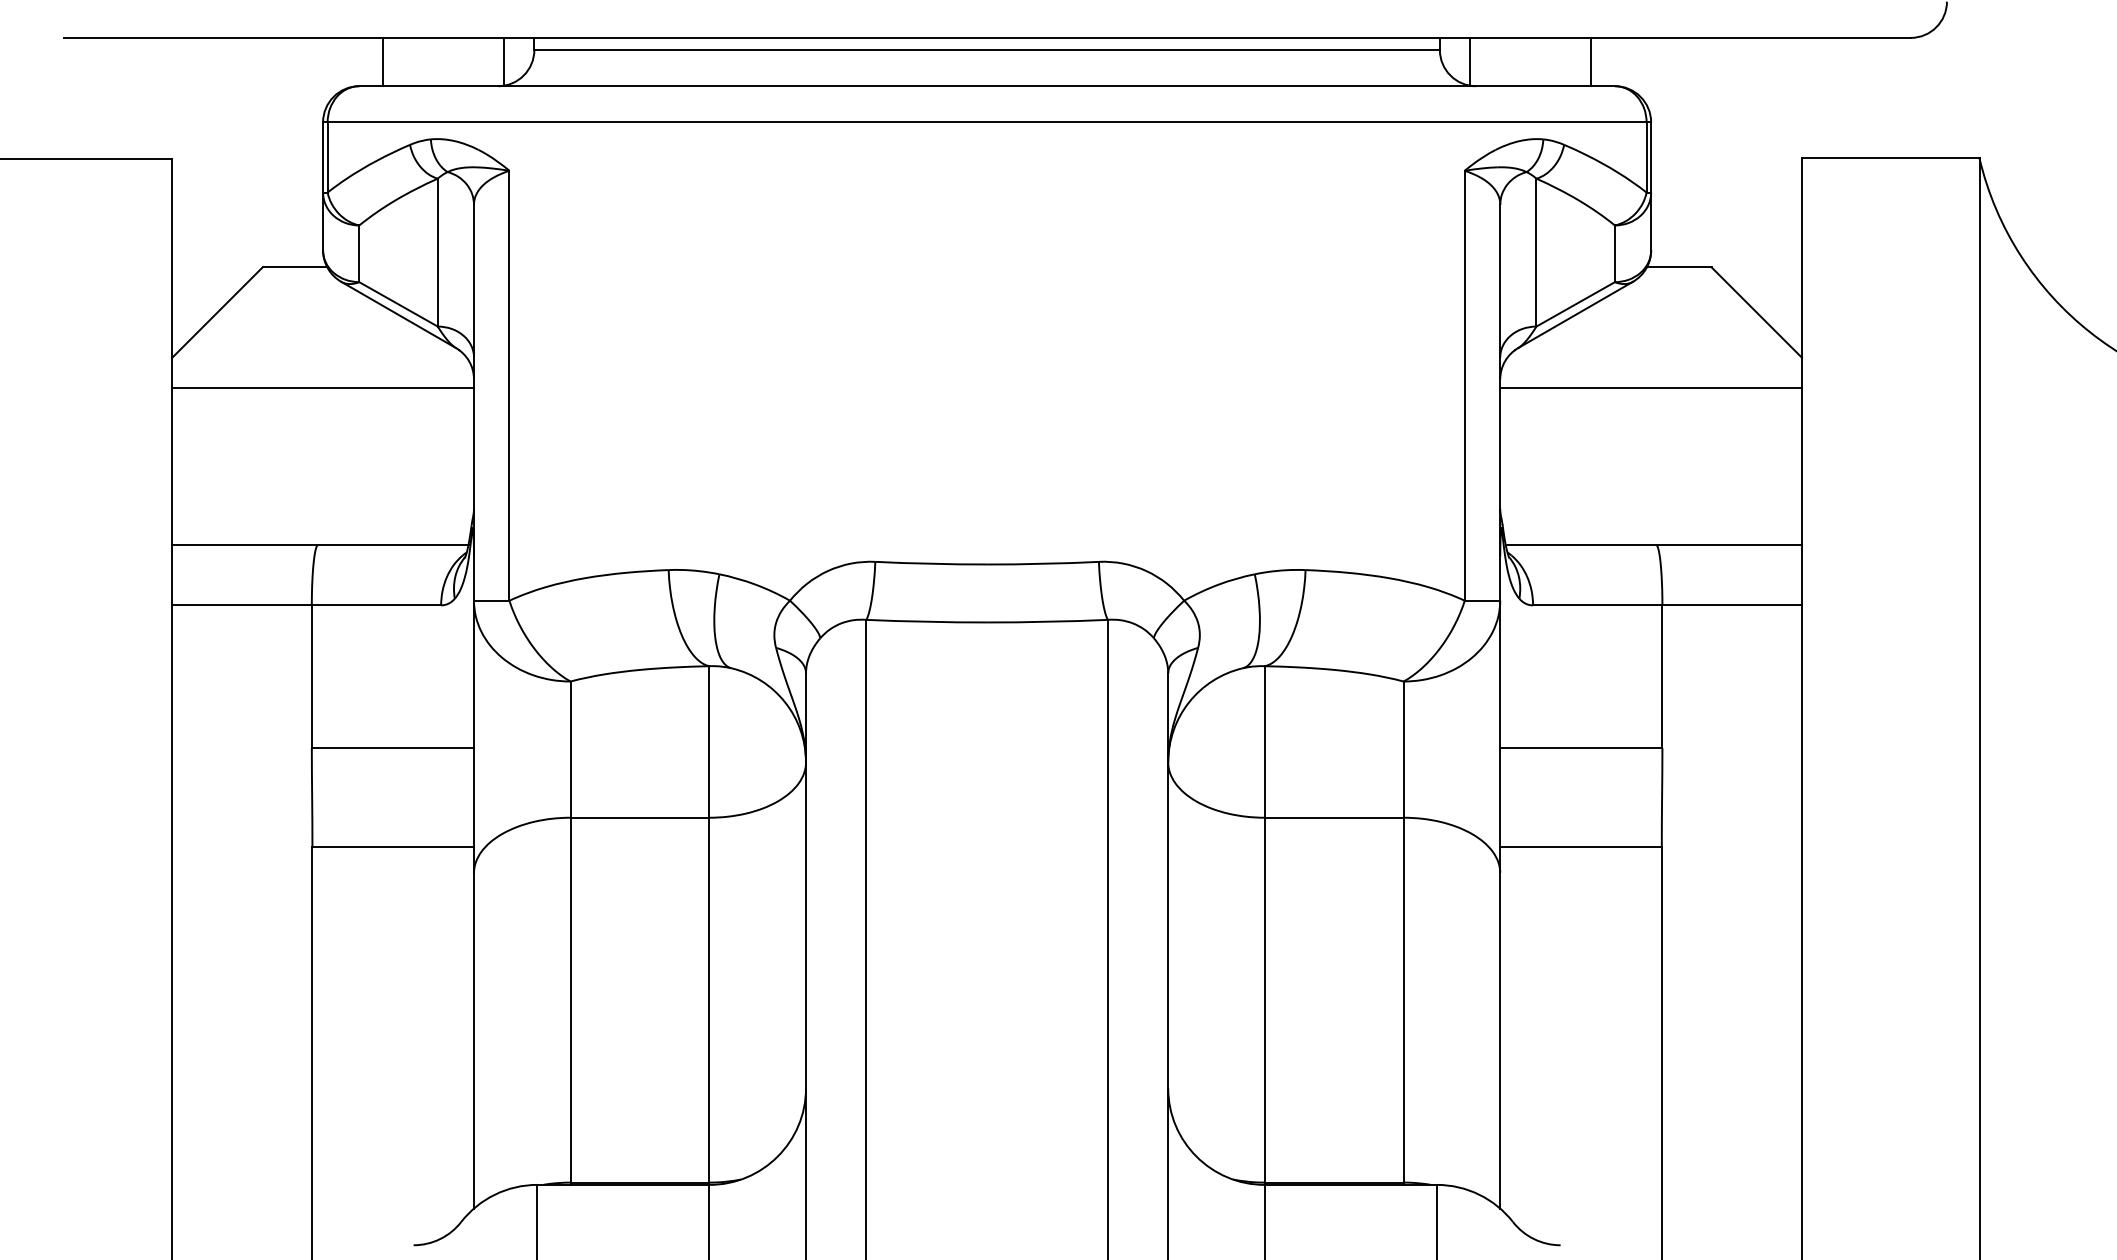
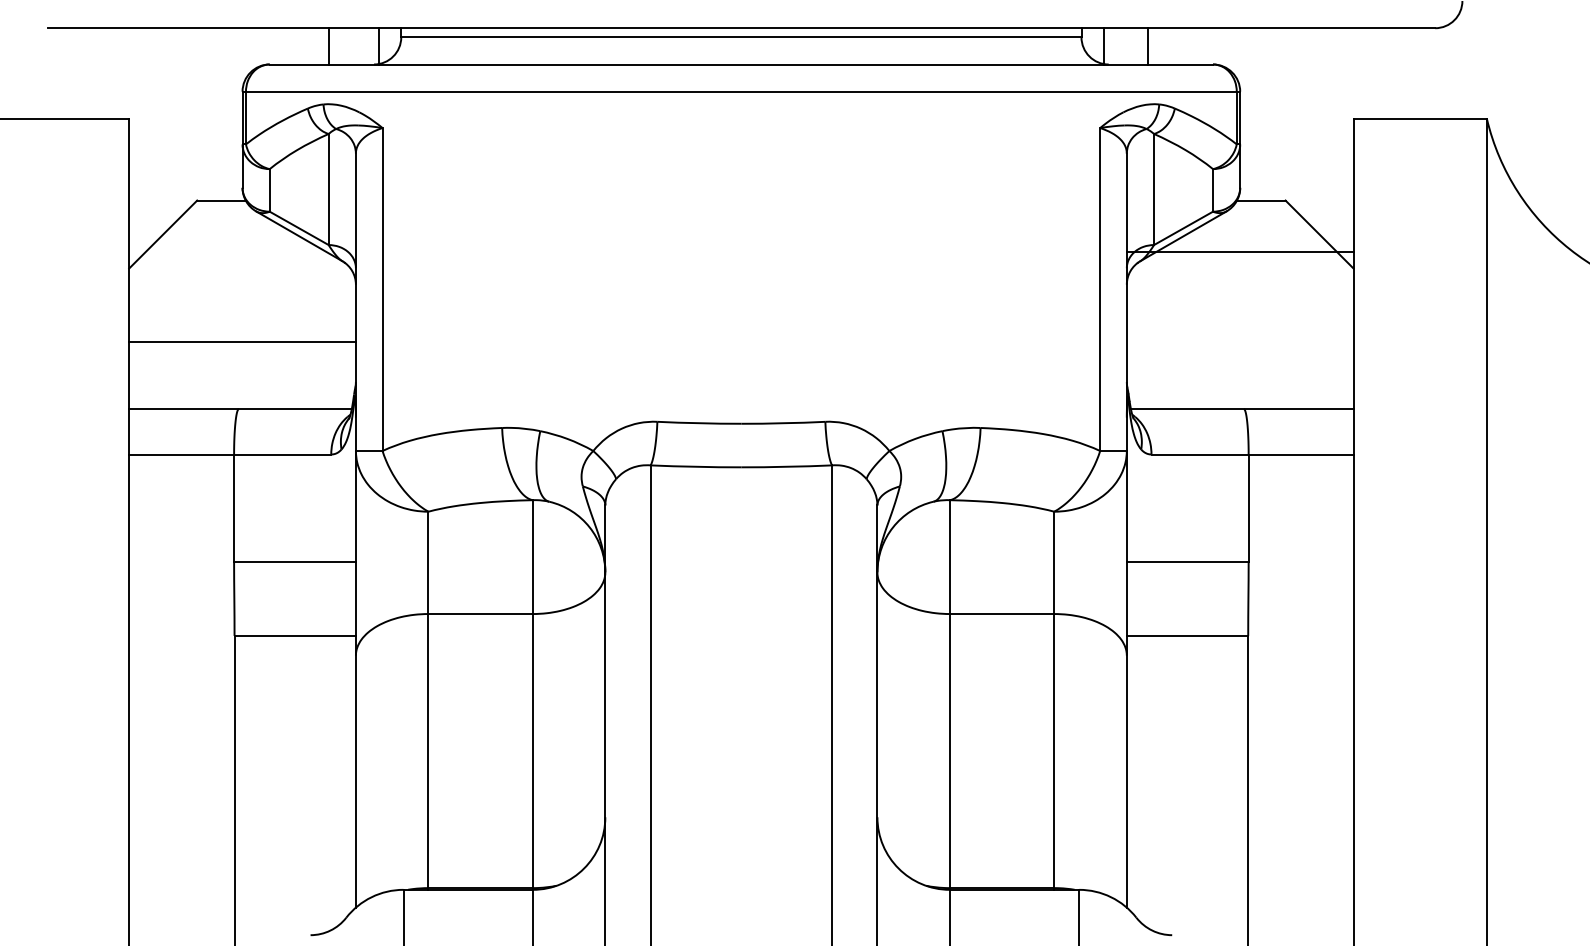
line: (383, 61) -> (329, 45), moved
line: (1590, 61) -> (1148, 45), moved
line: (323, 388) -> (242, 342), moved
line: (1651, 388) -> (1240, 252), moved

